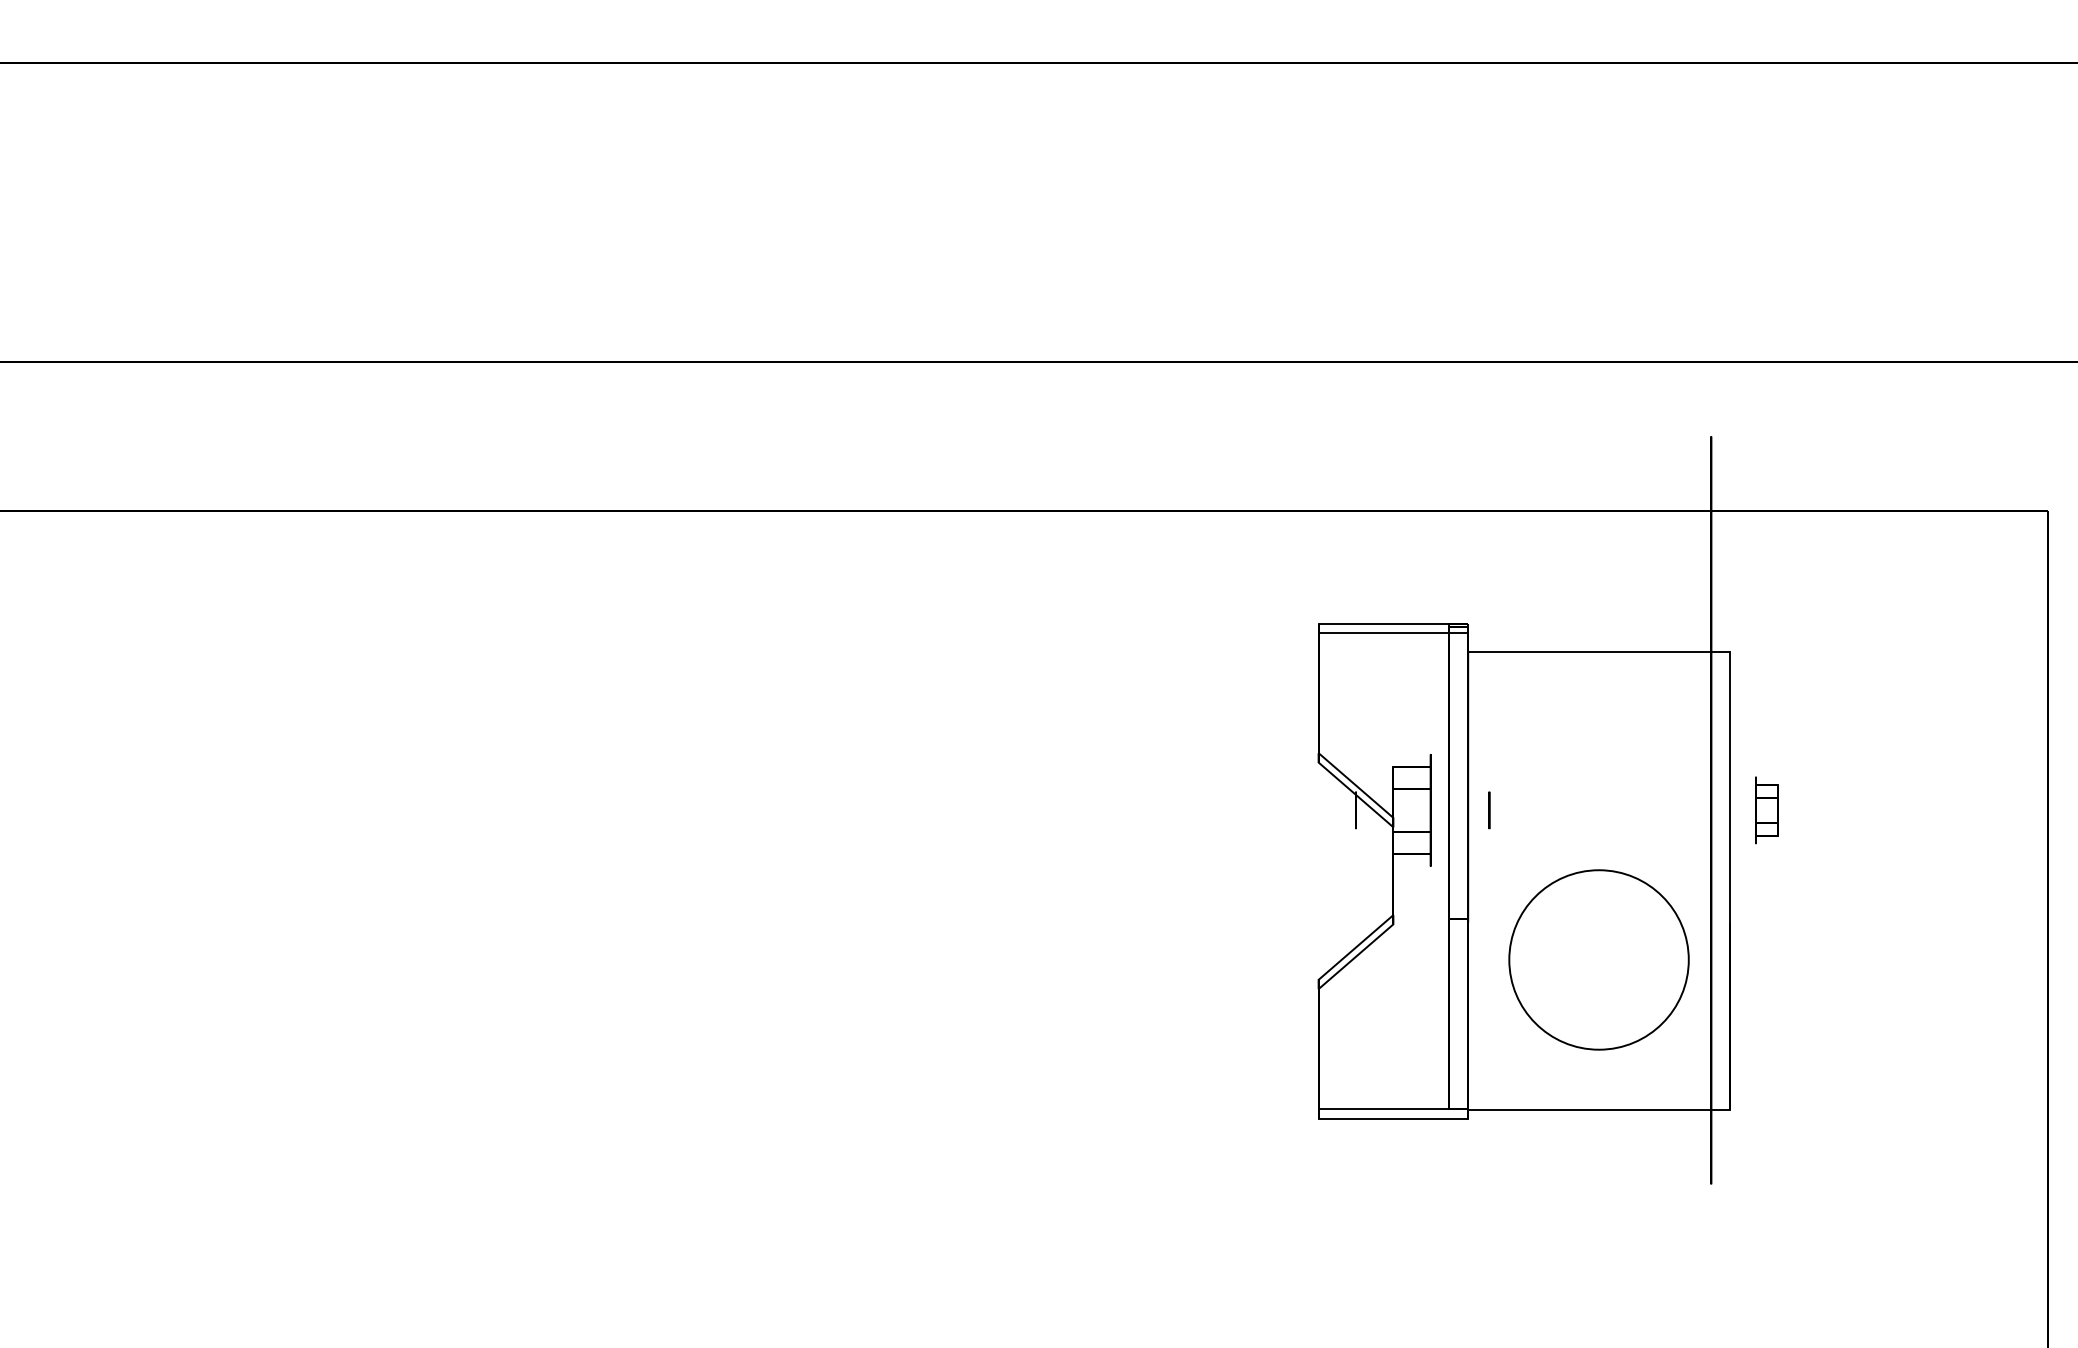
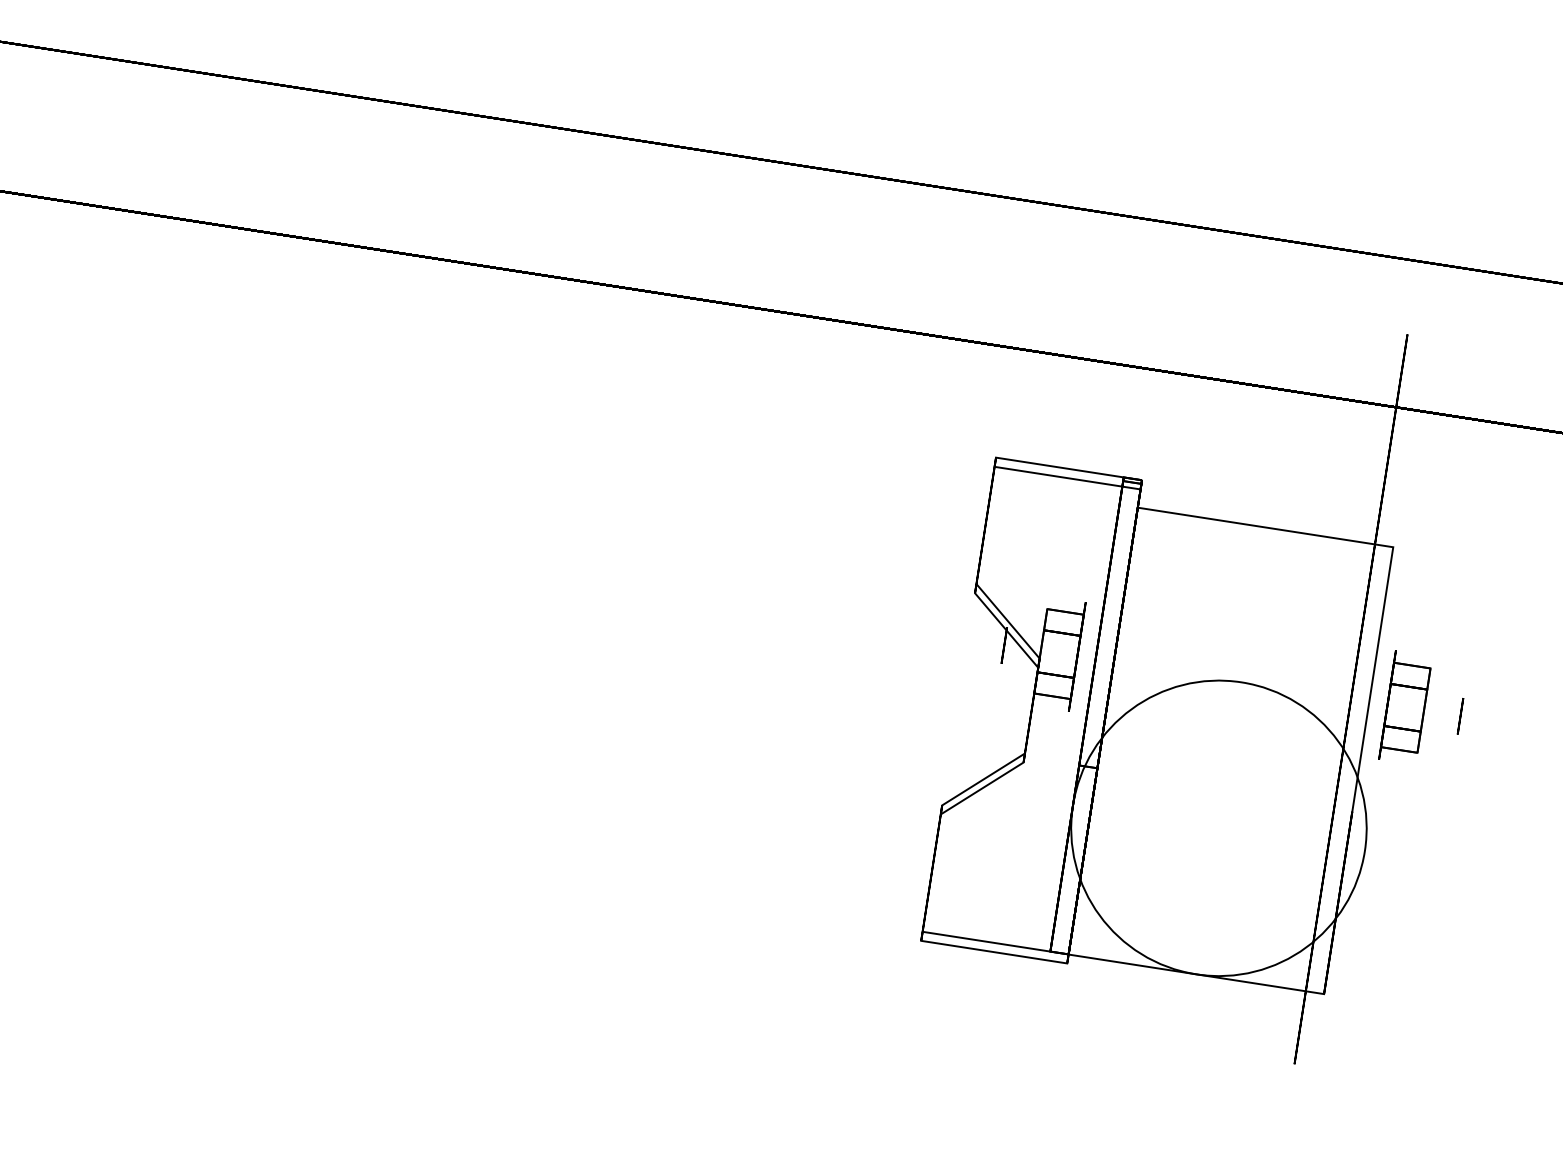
circle: (1489, 810) -> (1460, 716), moved
part: (1766, 810) -> (1404, 707), size x1.67
circle: (1598, 959) -> (1218, 827), size x1.67

